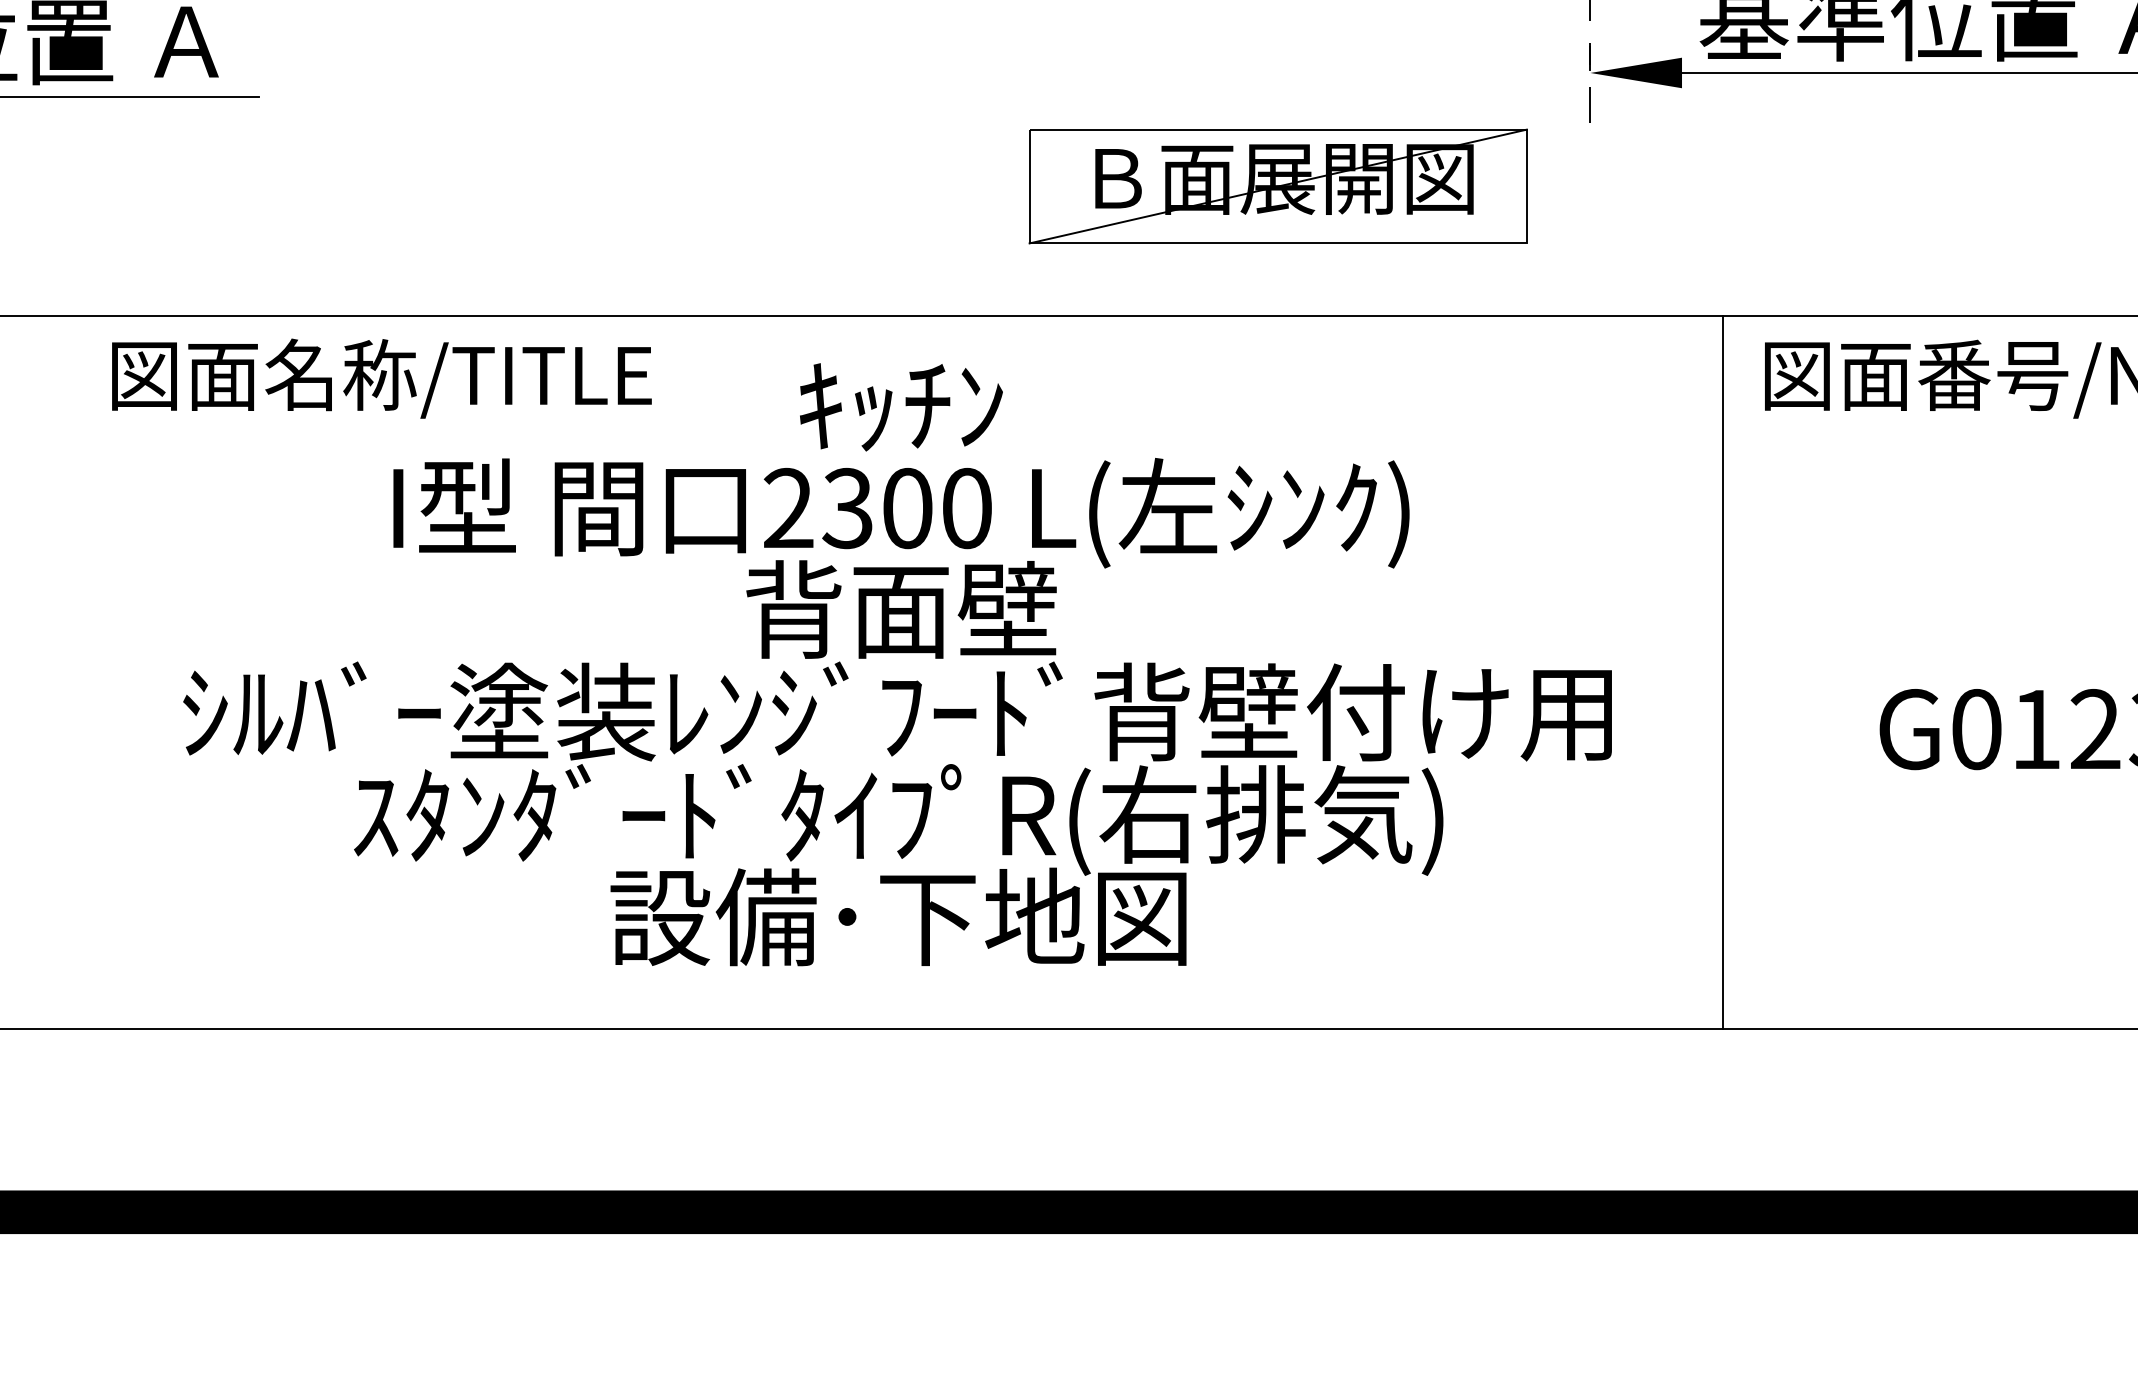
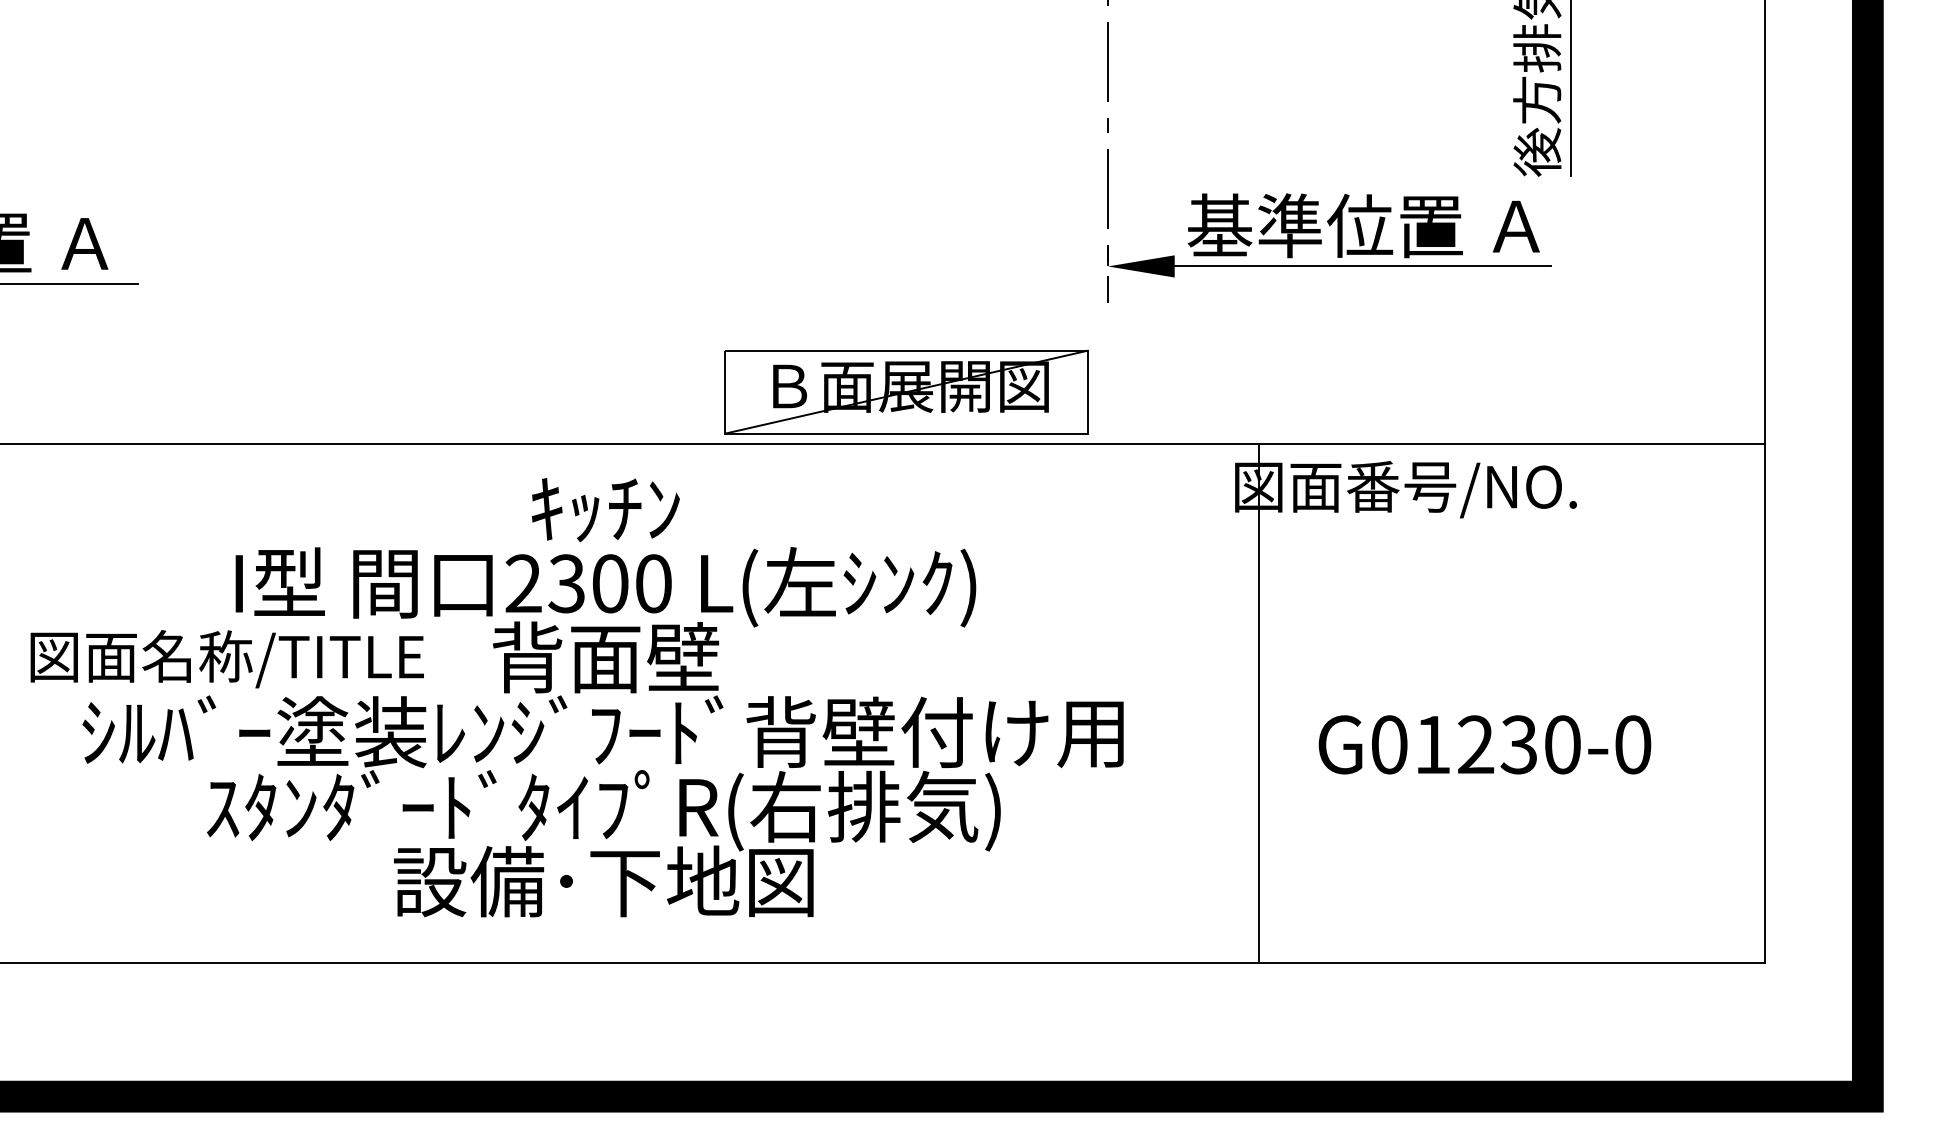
part: (1278, 185) -> (906, 391), moved
text: (380, 379) -> (226, 659), moved
line: (1722, 671) -> (1258, 702), moved

